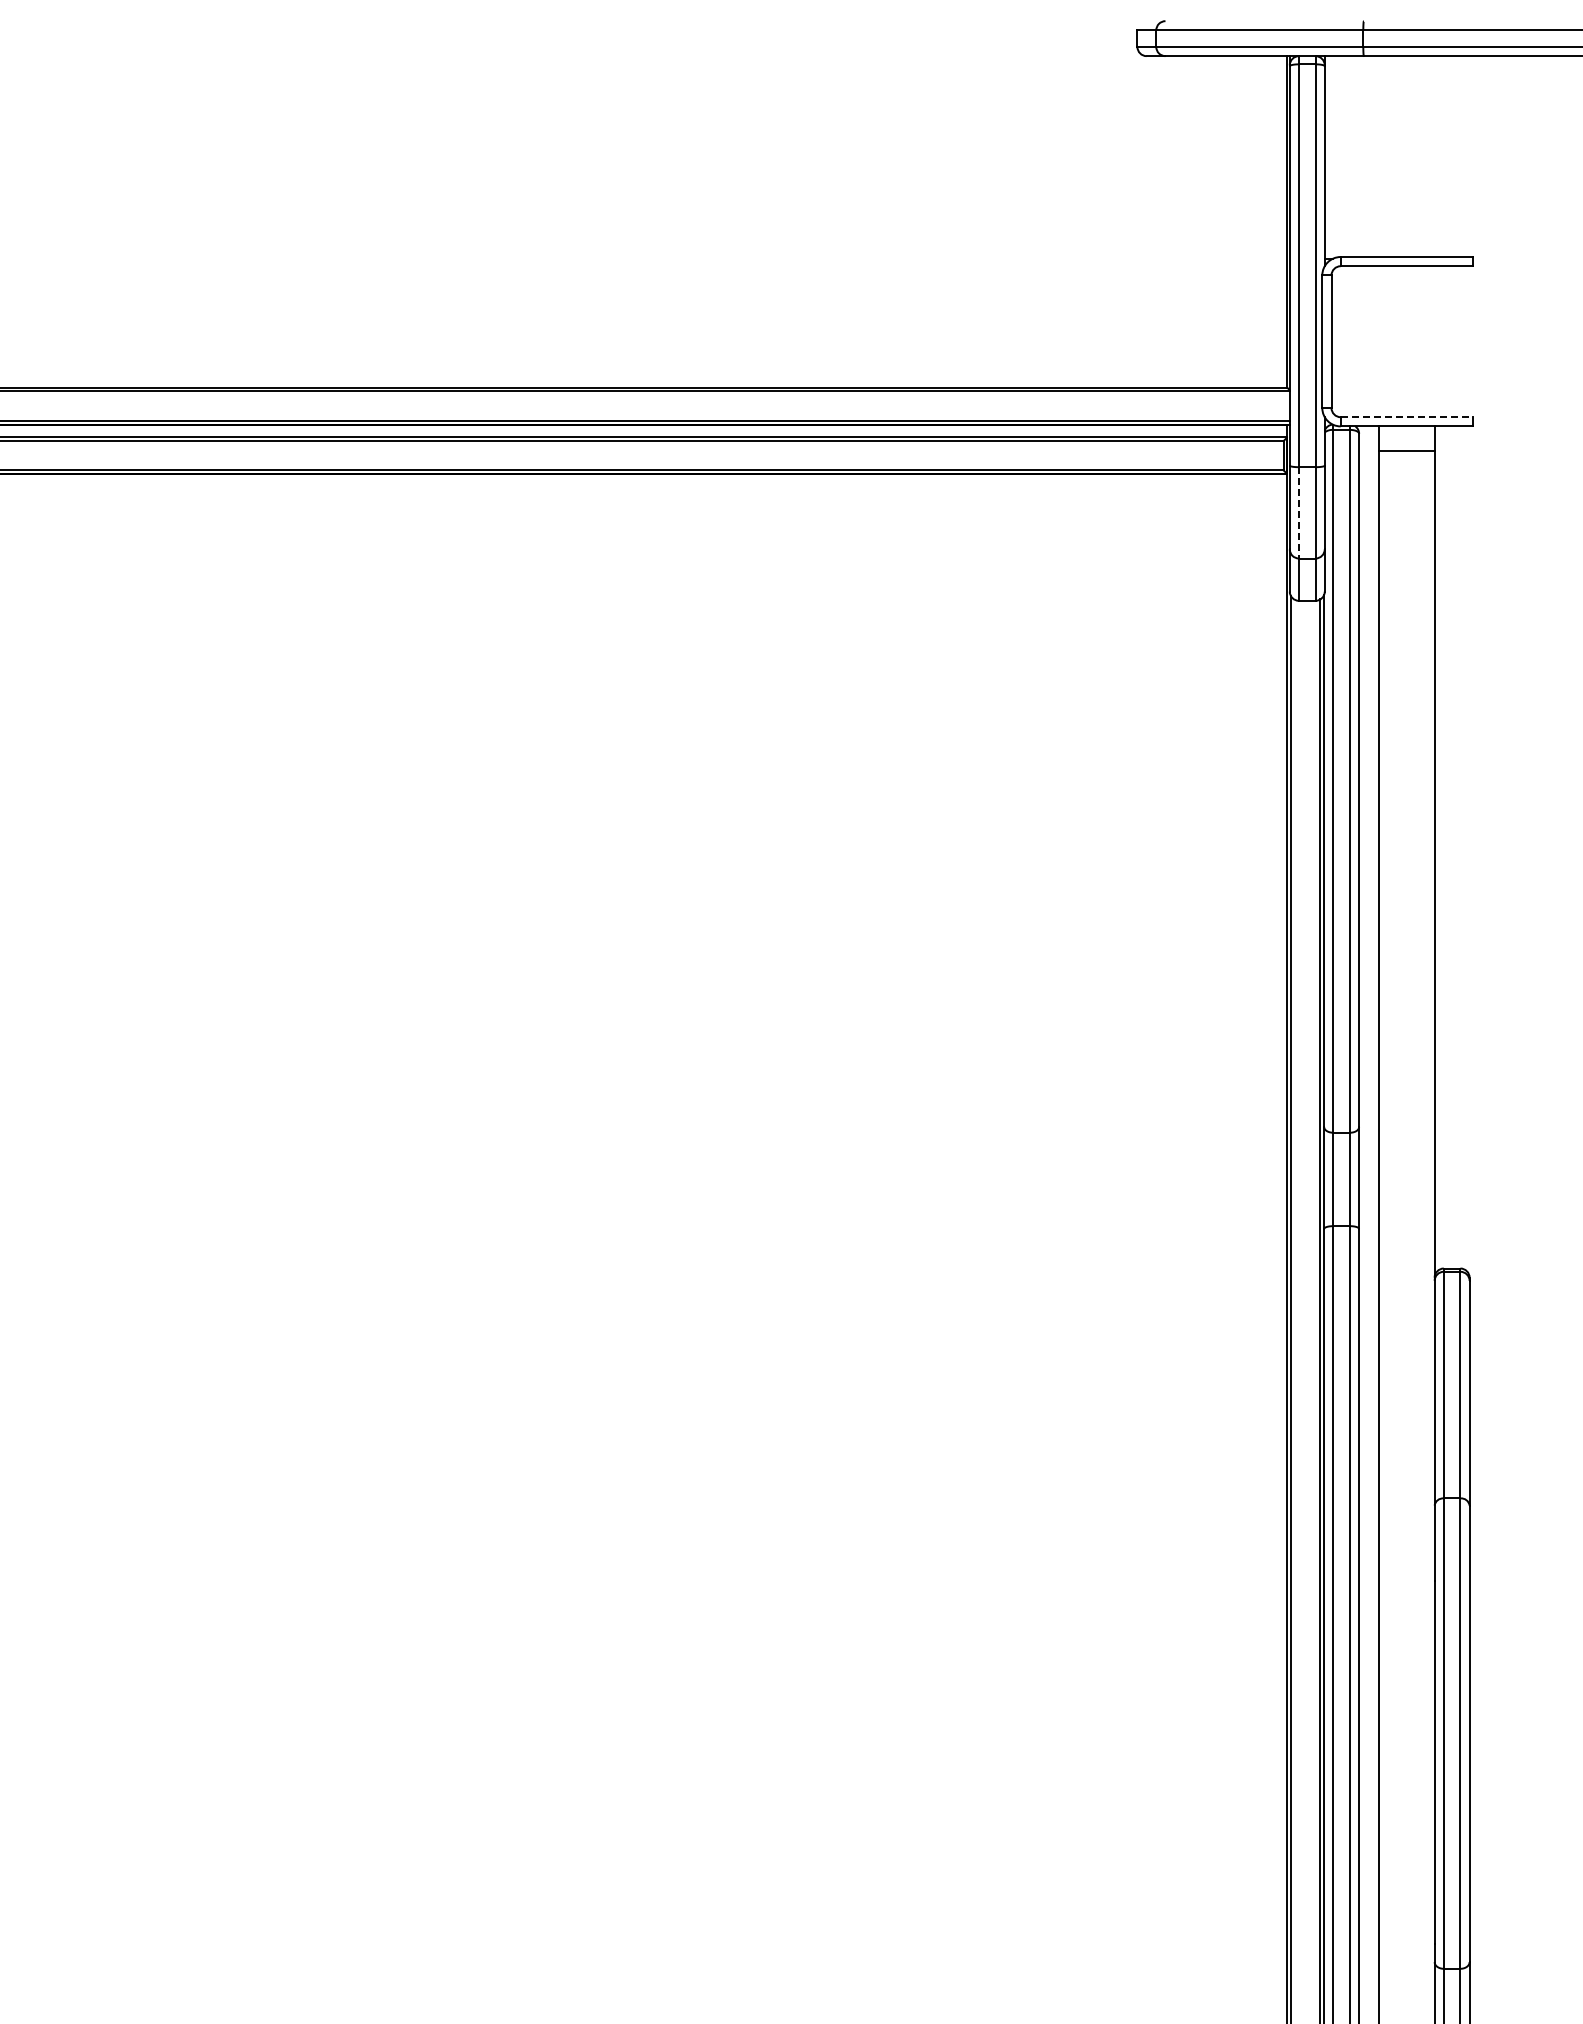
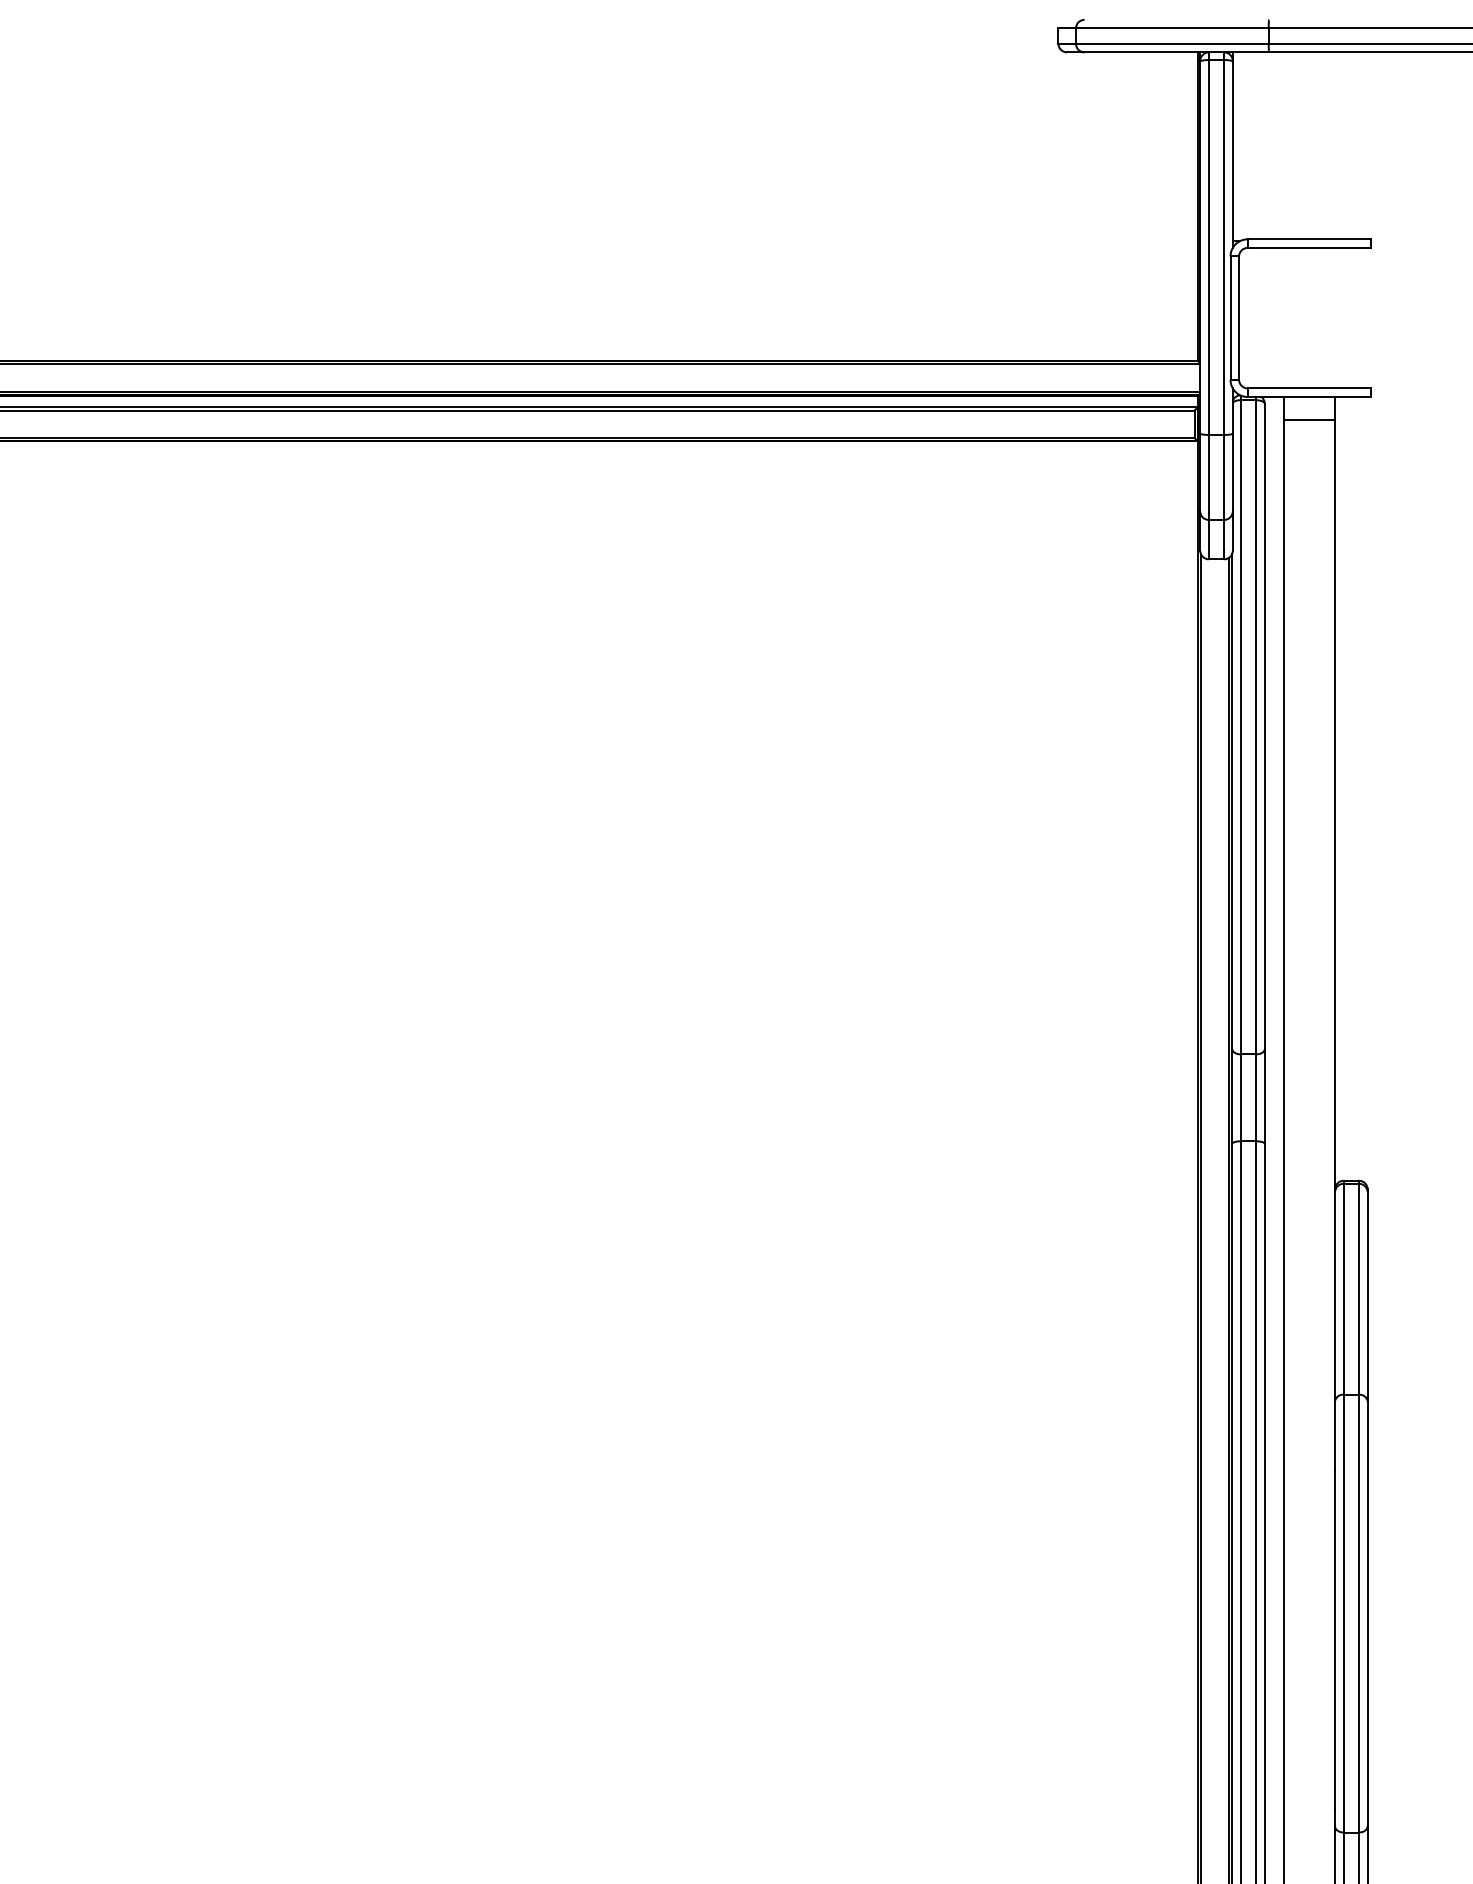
line: (1407, 417) -> (1309, 388), dashed -> solid
line: (1298, 512) -> (1208, 477), dashed -> solid

